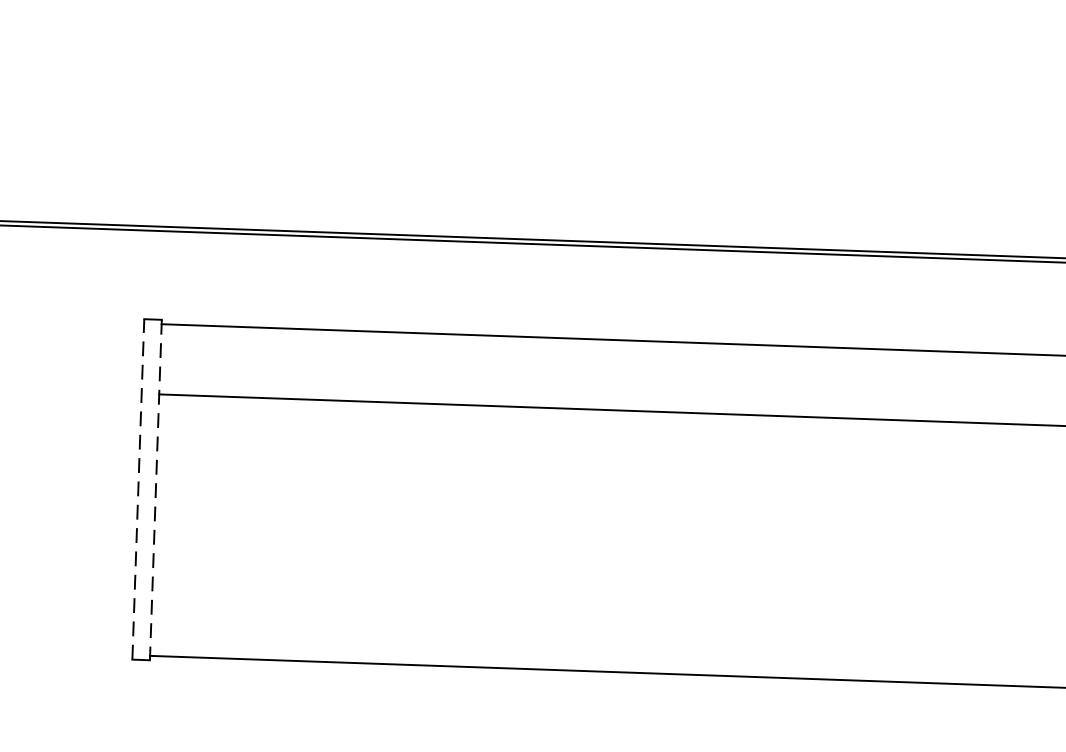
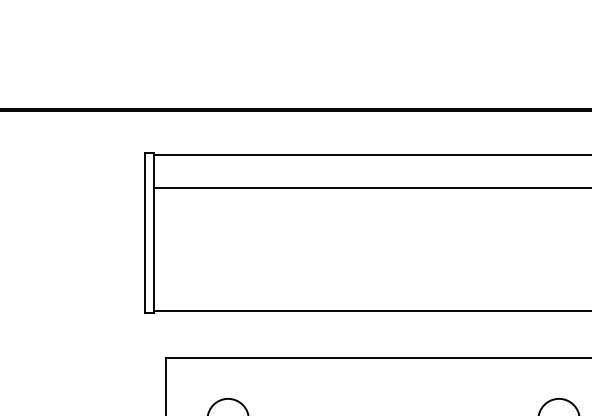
line: (138, 487) -> (145, 232), dashed -> solid
line: (155, 490) -> (153, 233), dashed -> solid

